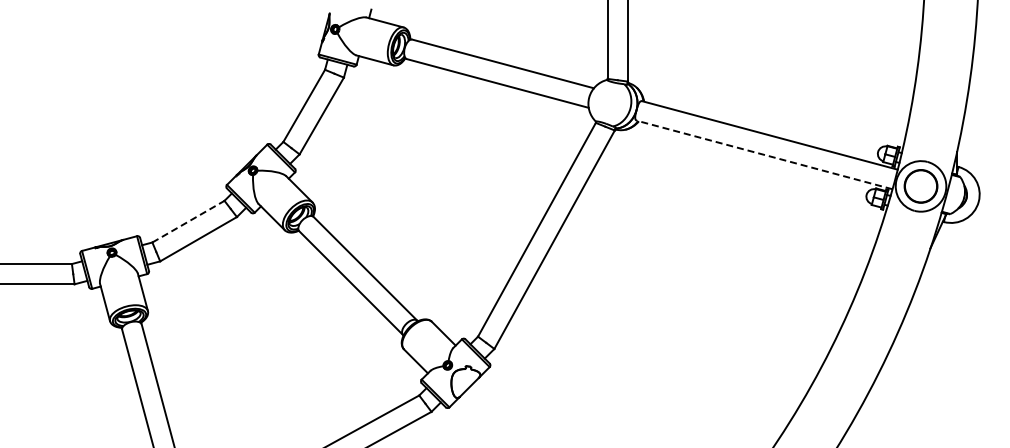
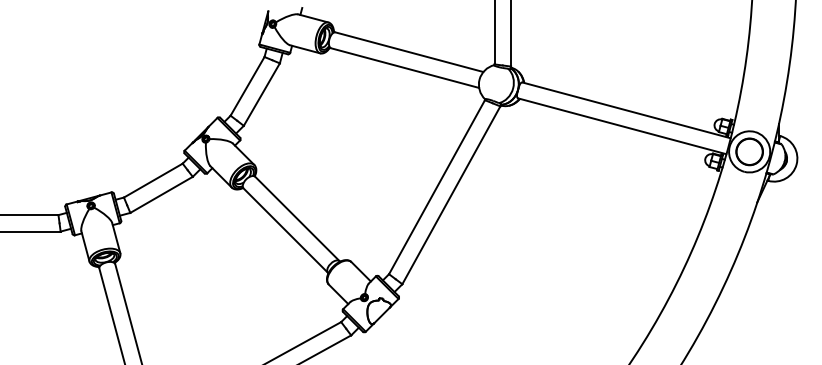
line: (764, 154) -> (622, 125), dashed -> solid
line: (188, 221) -> (153, 180), dashed -> solid

